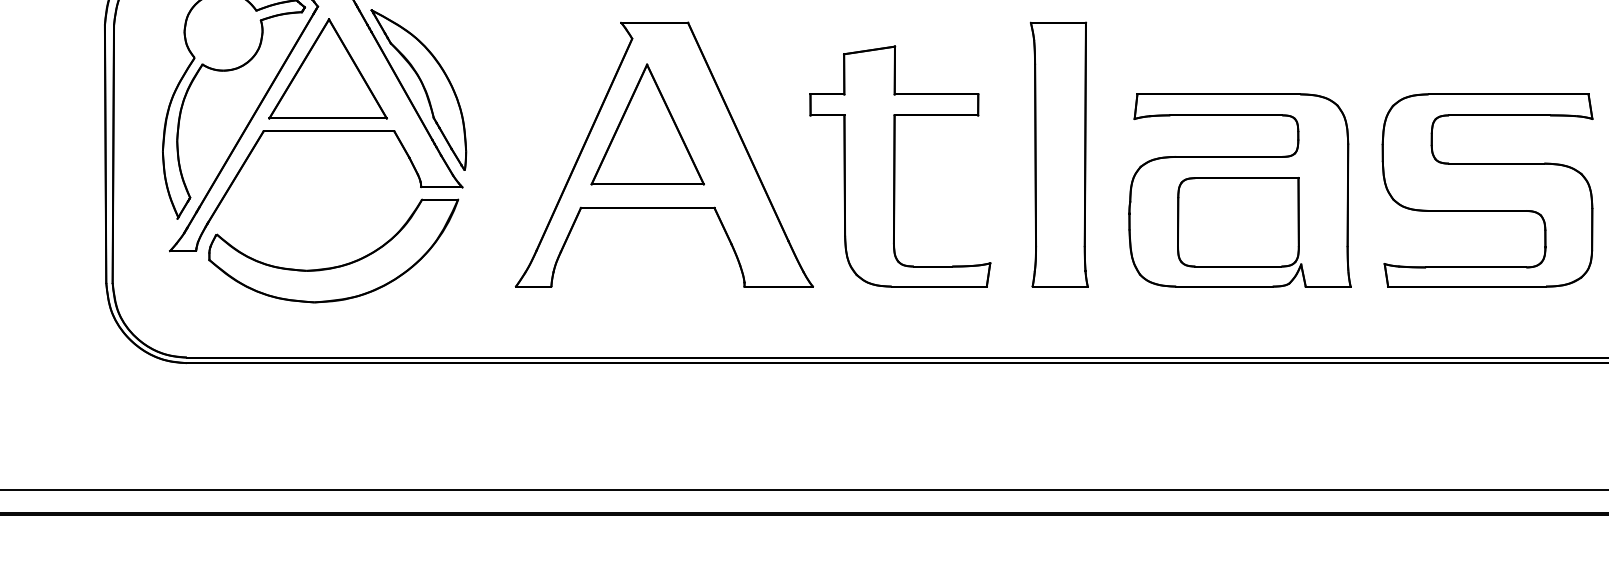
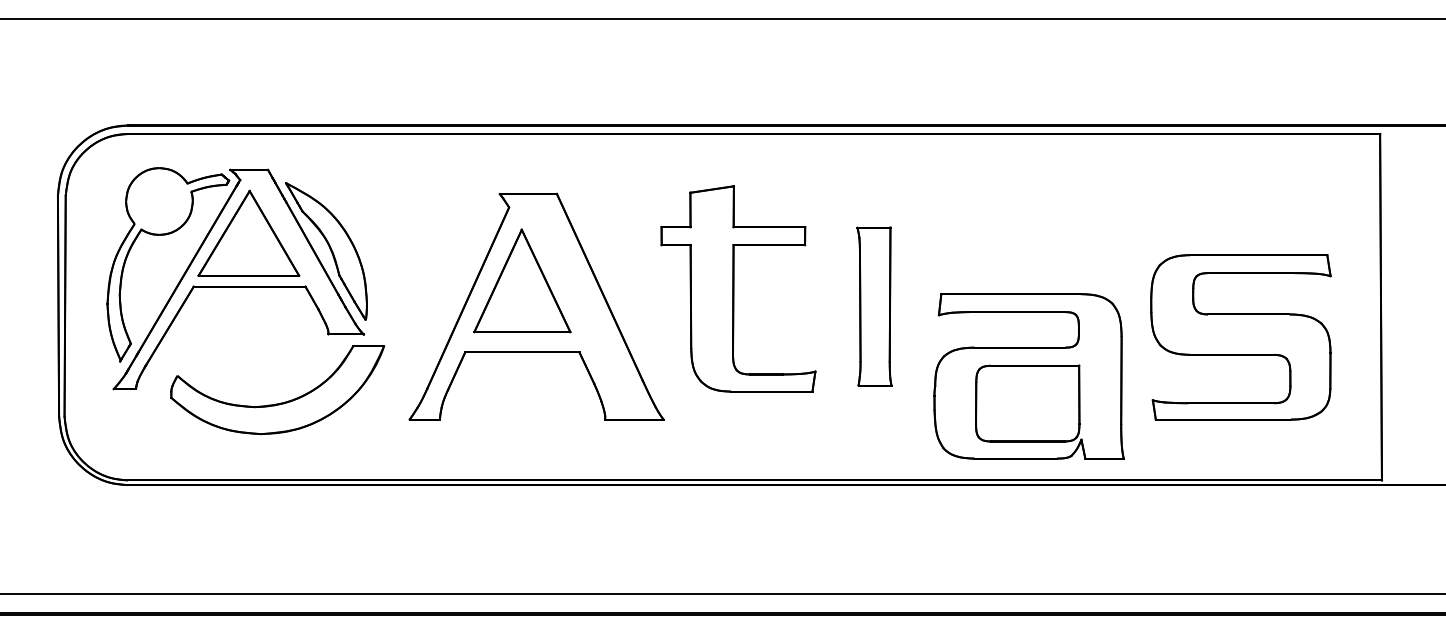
part: (1059, 154) -> (874, 306), size x0.7
part: (900, 166) -> (738, 288), moved
part: (1239, 190) -> (1028, 376), moved
part: (337, 265) -> (280, 402), moved

